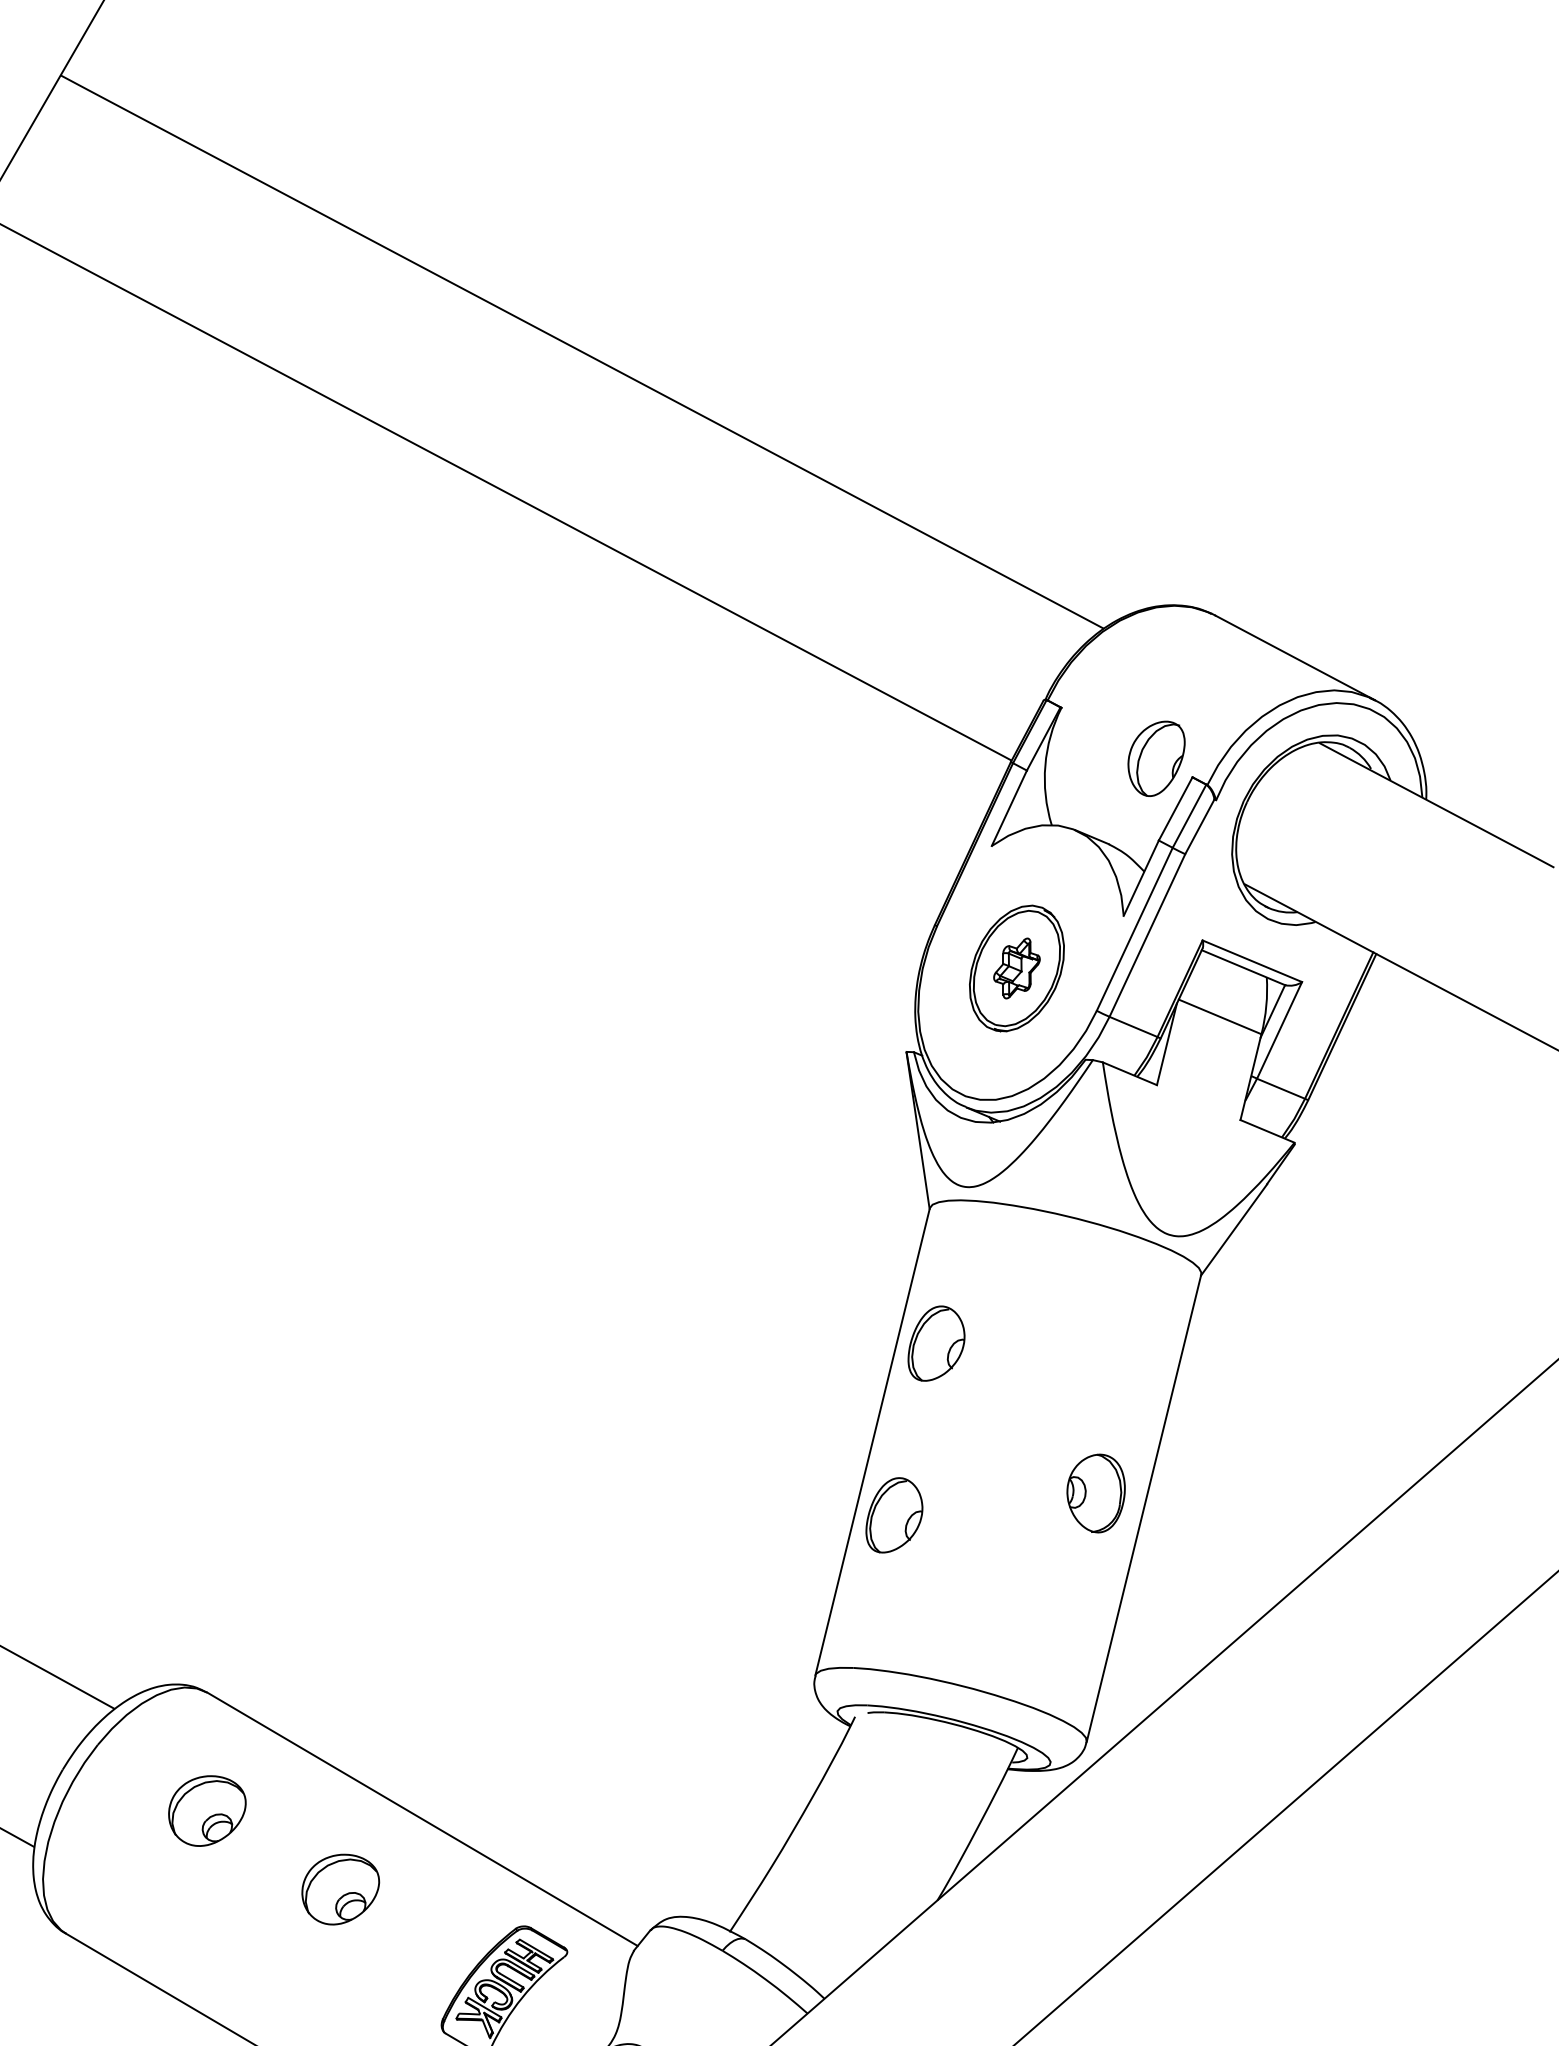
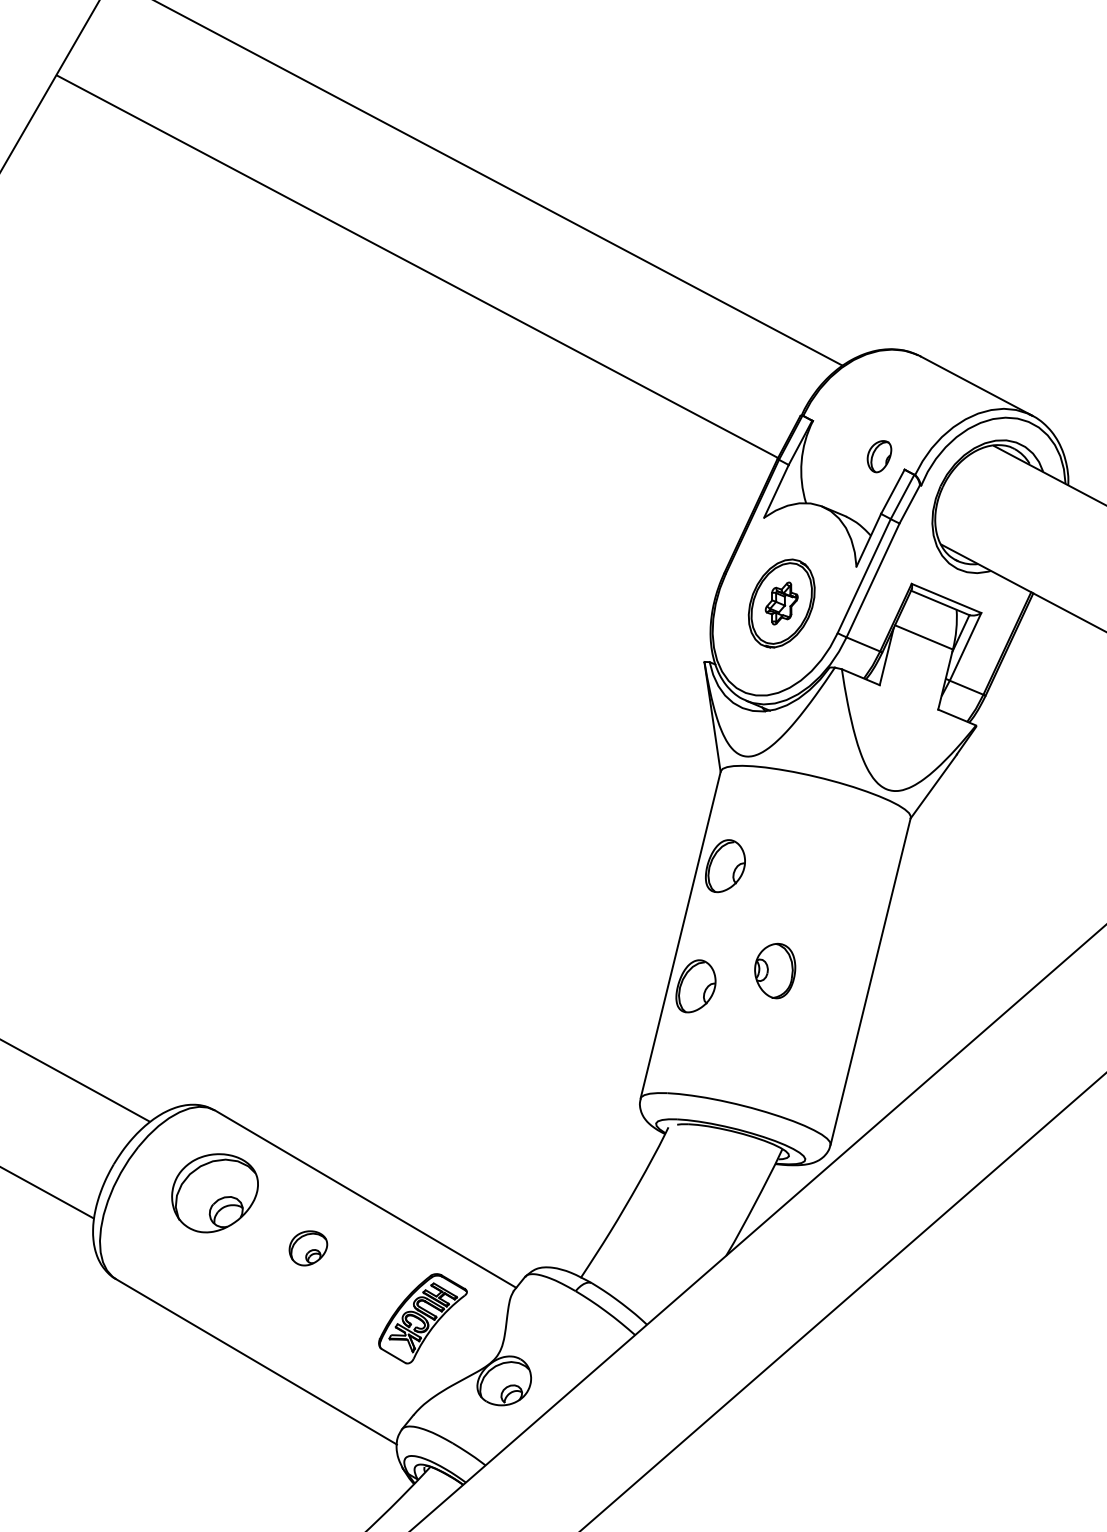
part: (1156, 758) -> (879, 456), size x0.6
part: (1096, 1492) -> (775, 970), moved
part: (206, 1811) -> (214, 1193), size x1.6
part: (340, 1889) -> (308, 1248), size x0.7

